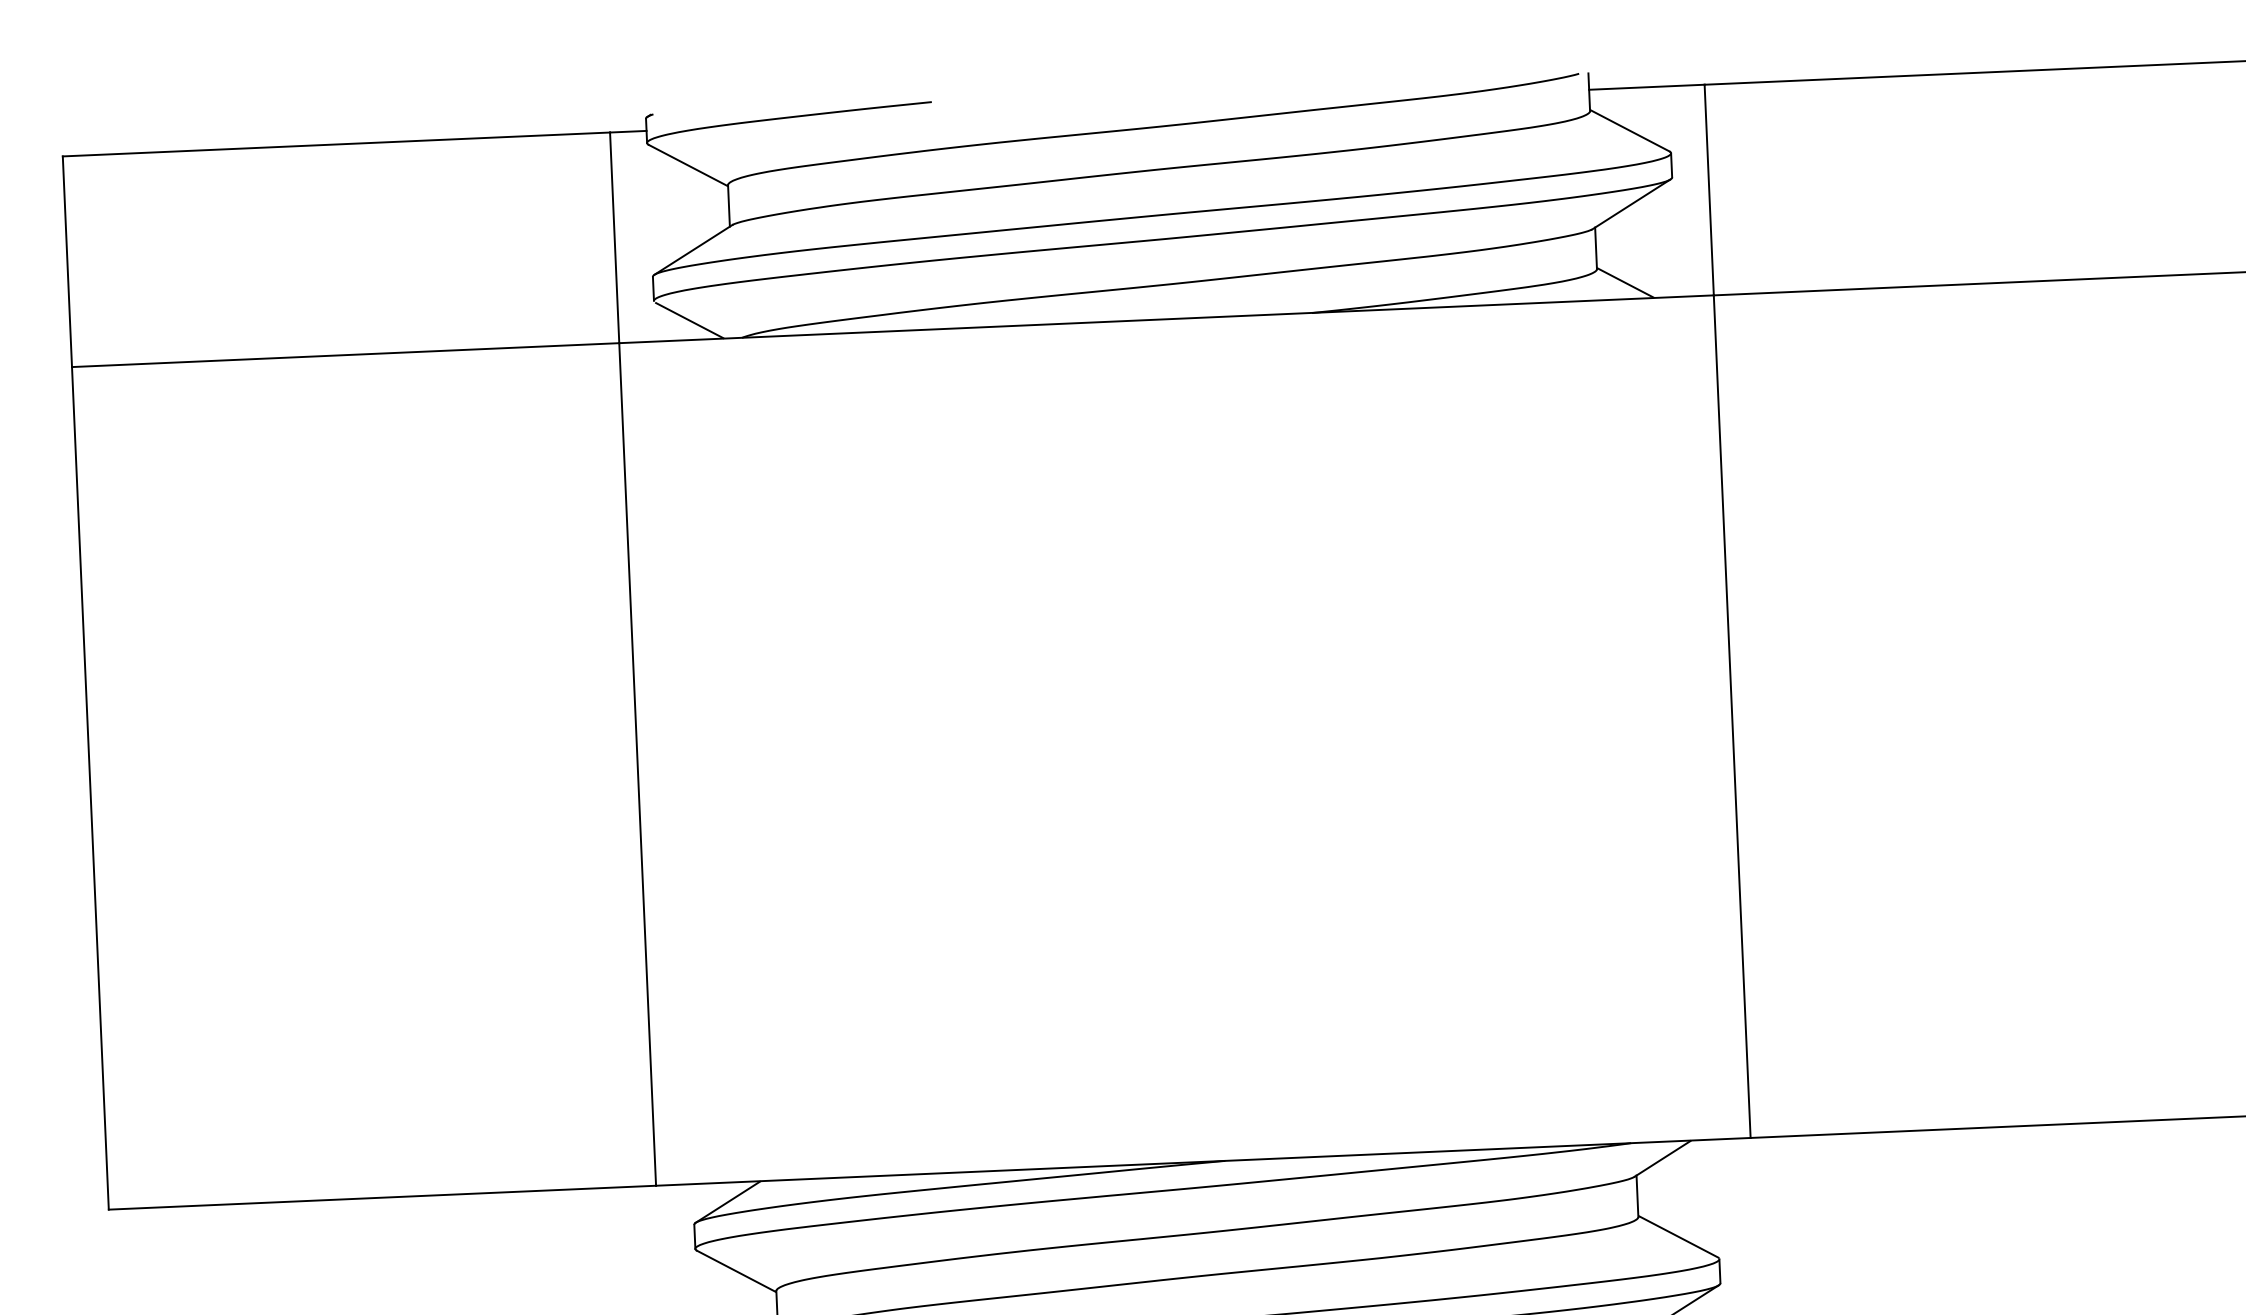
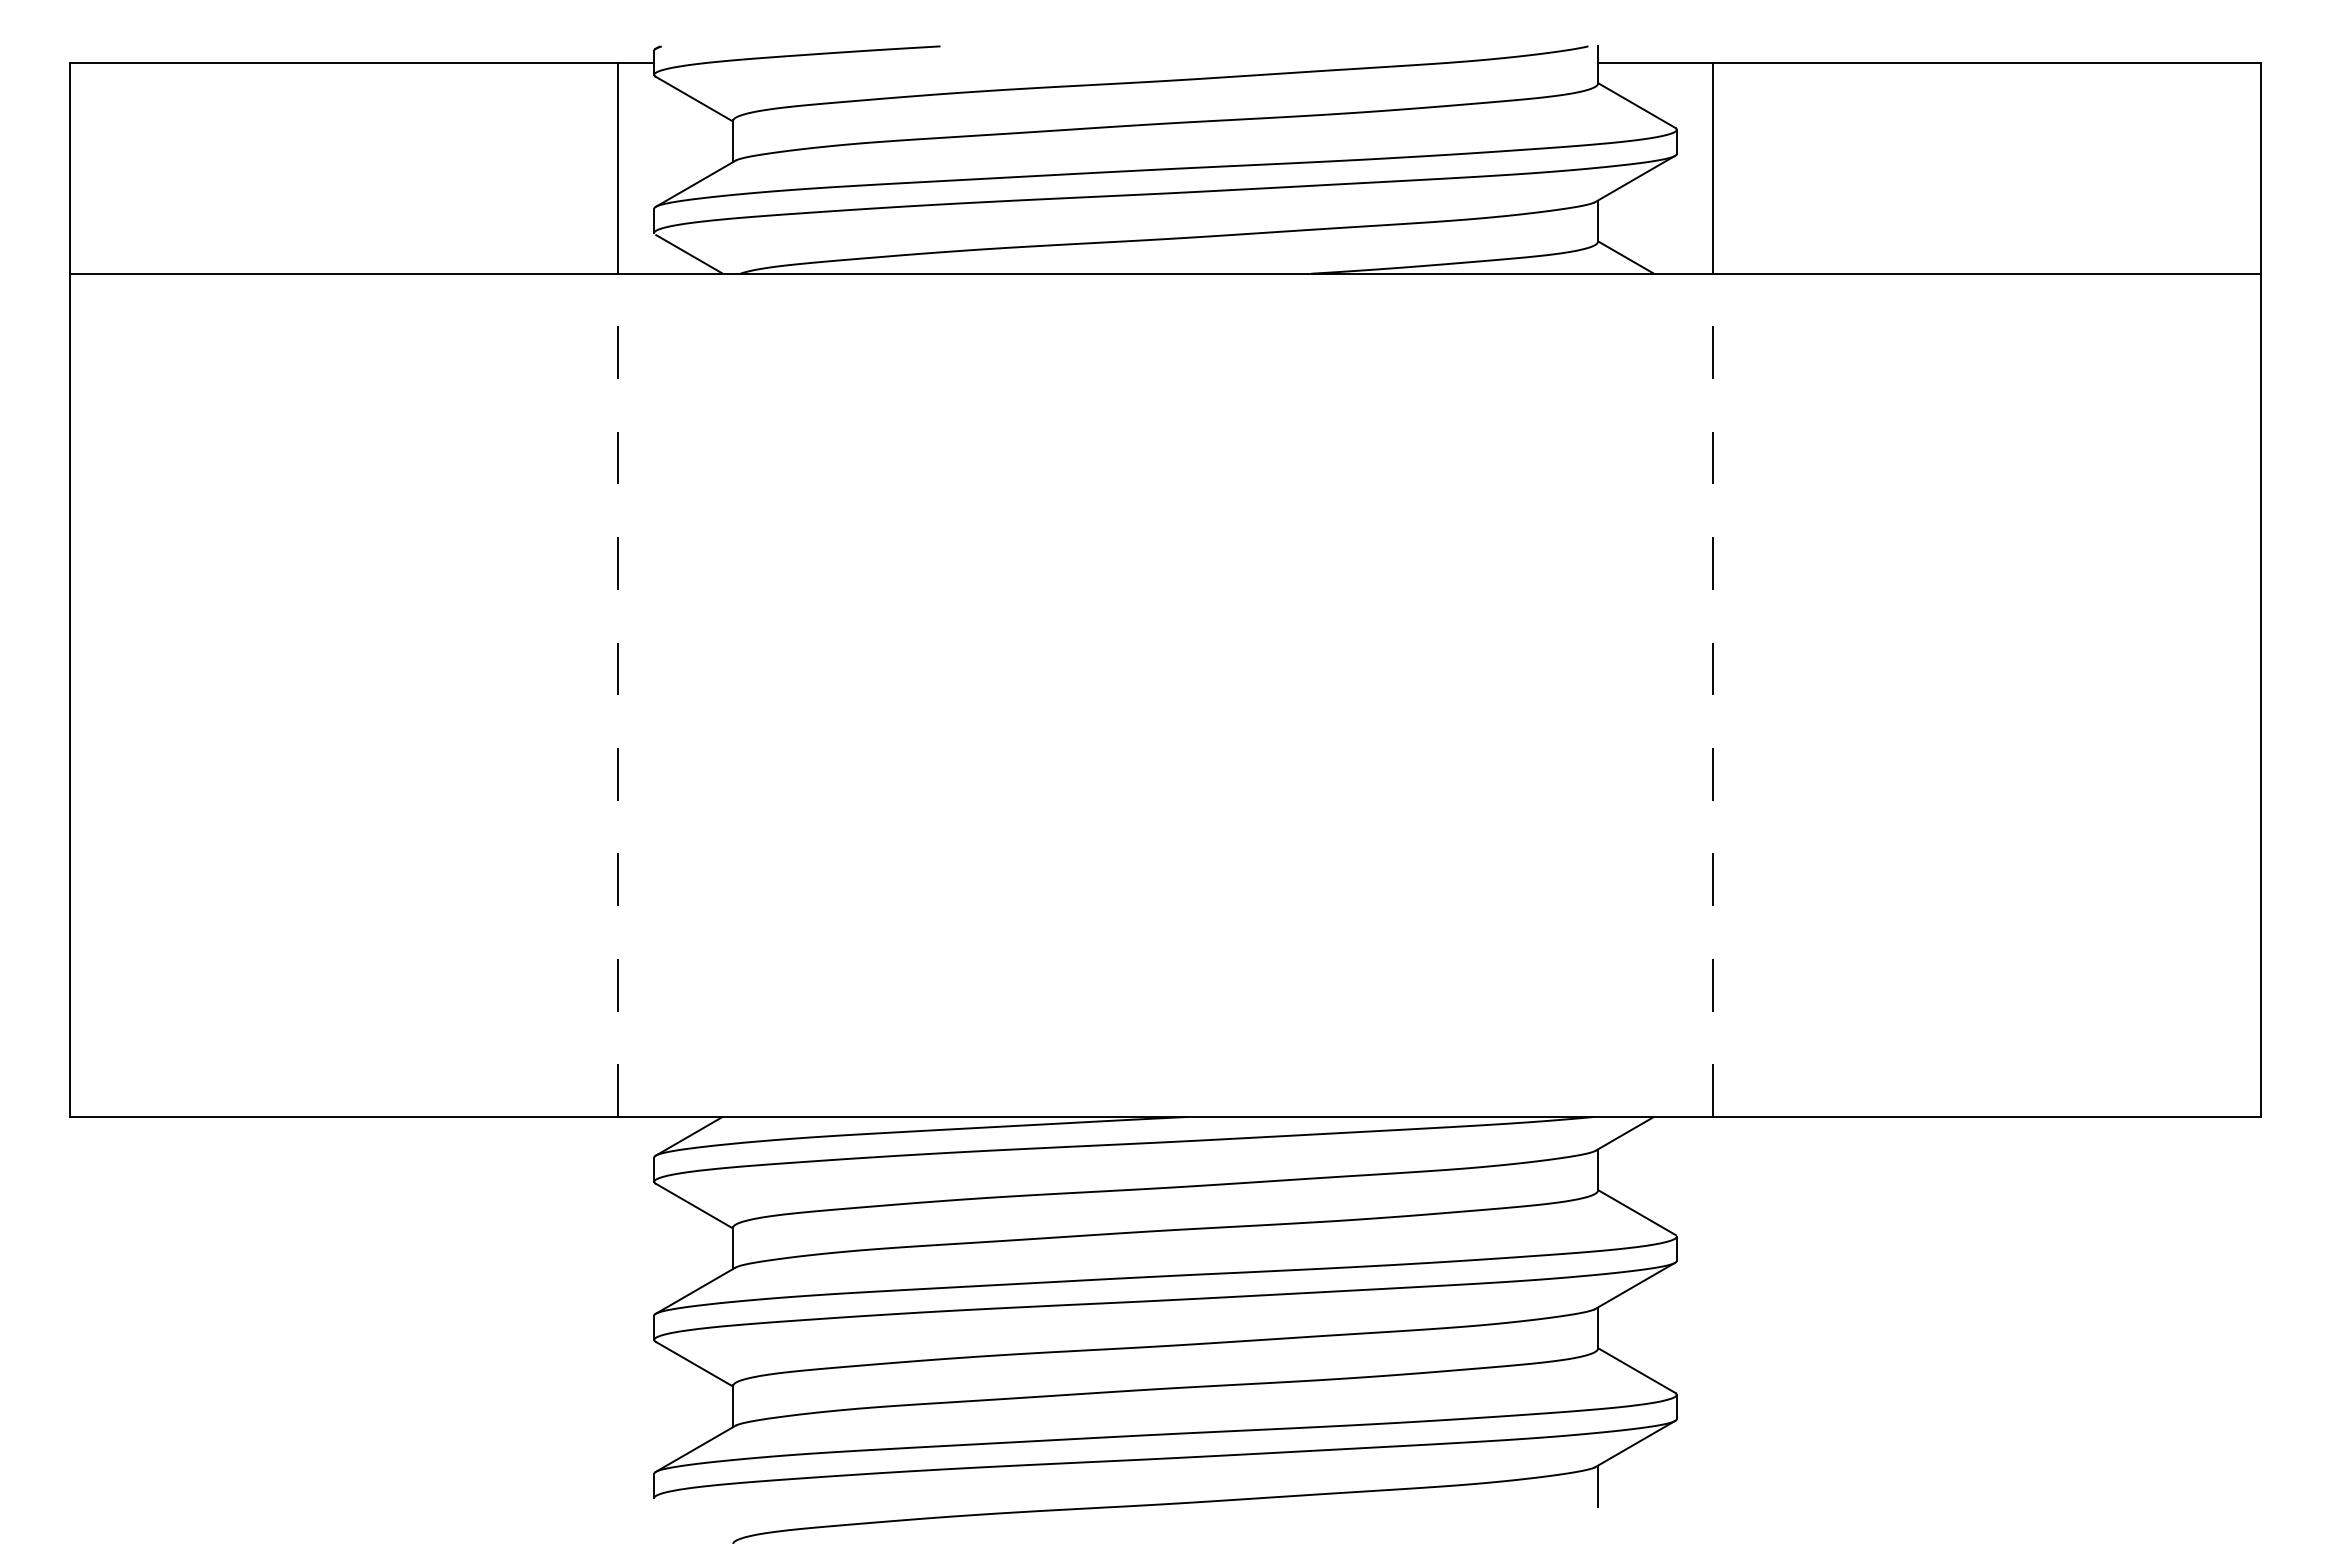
line: (1732, 716) -> (1713, 695), solid -> dashed
line: (637, 764) -> (617, 695), solid -> dashed

